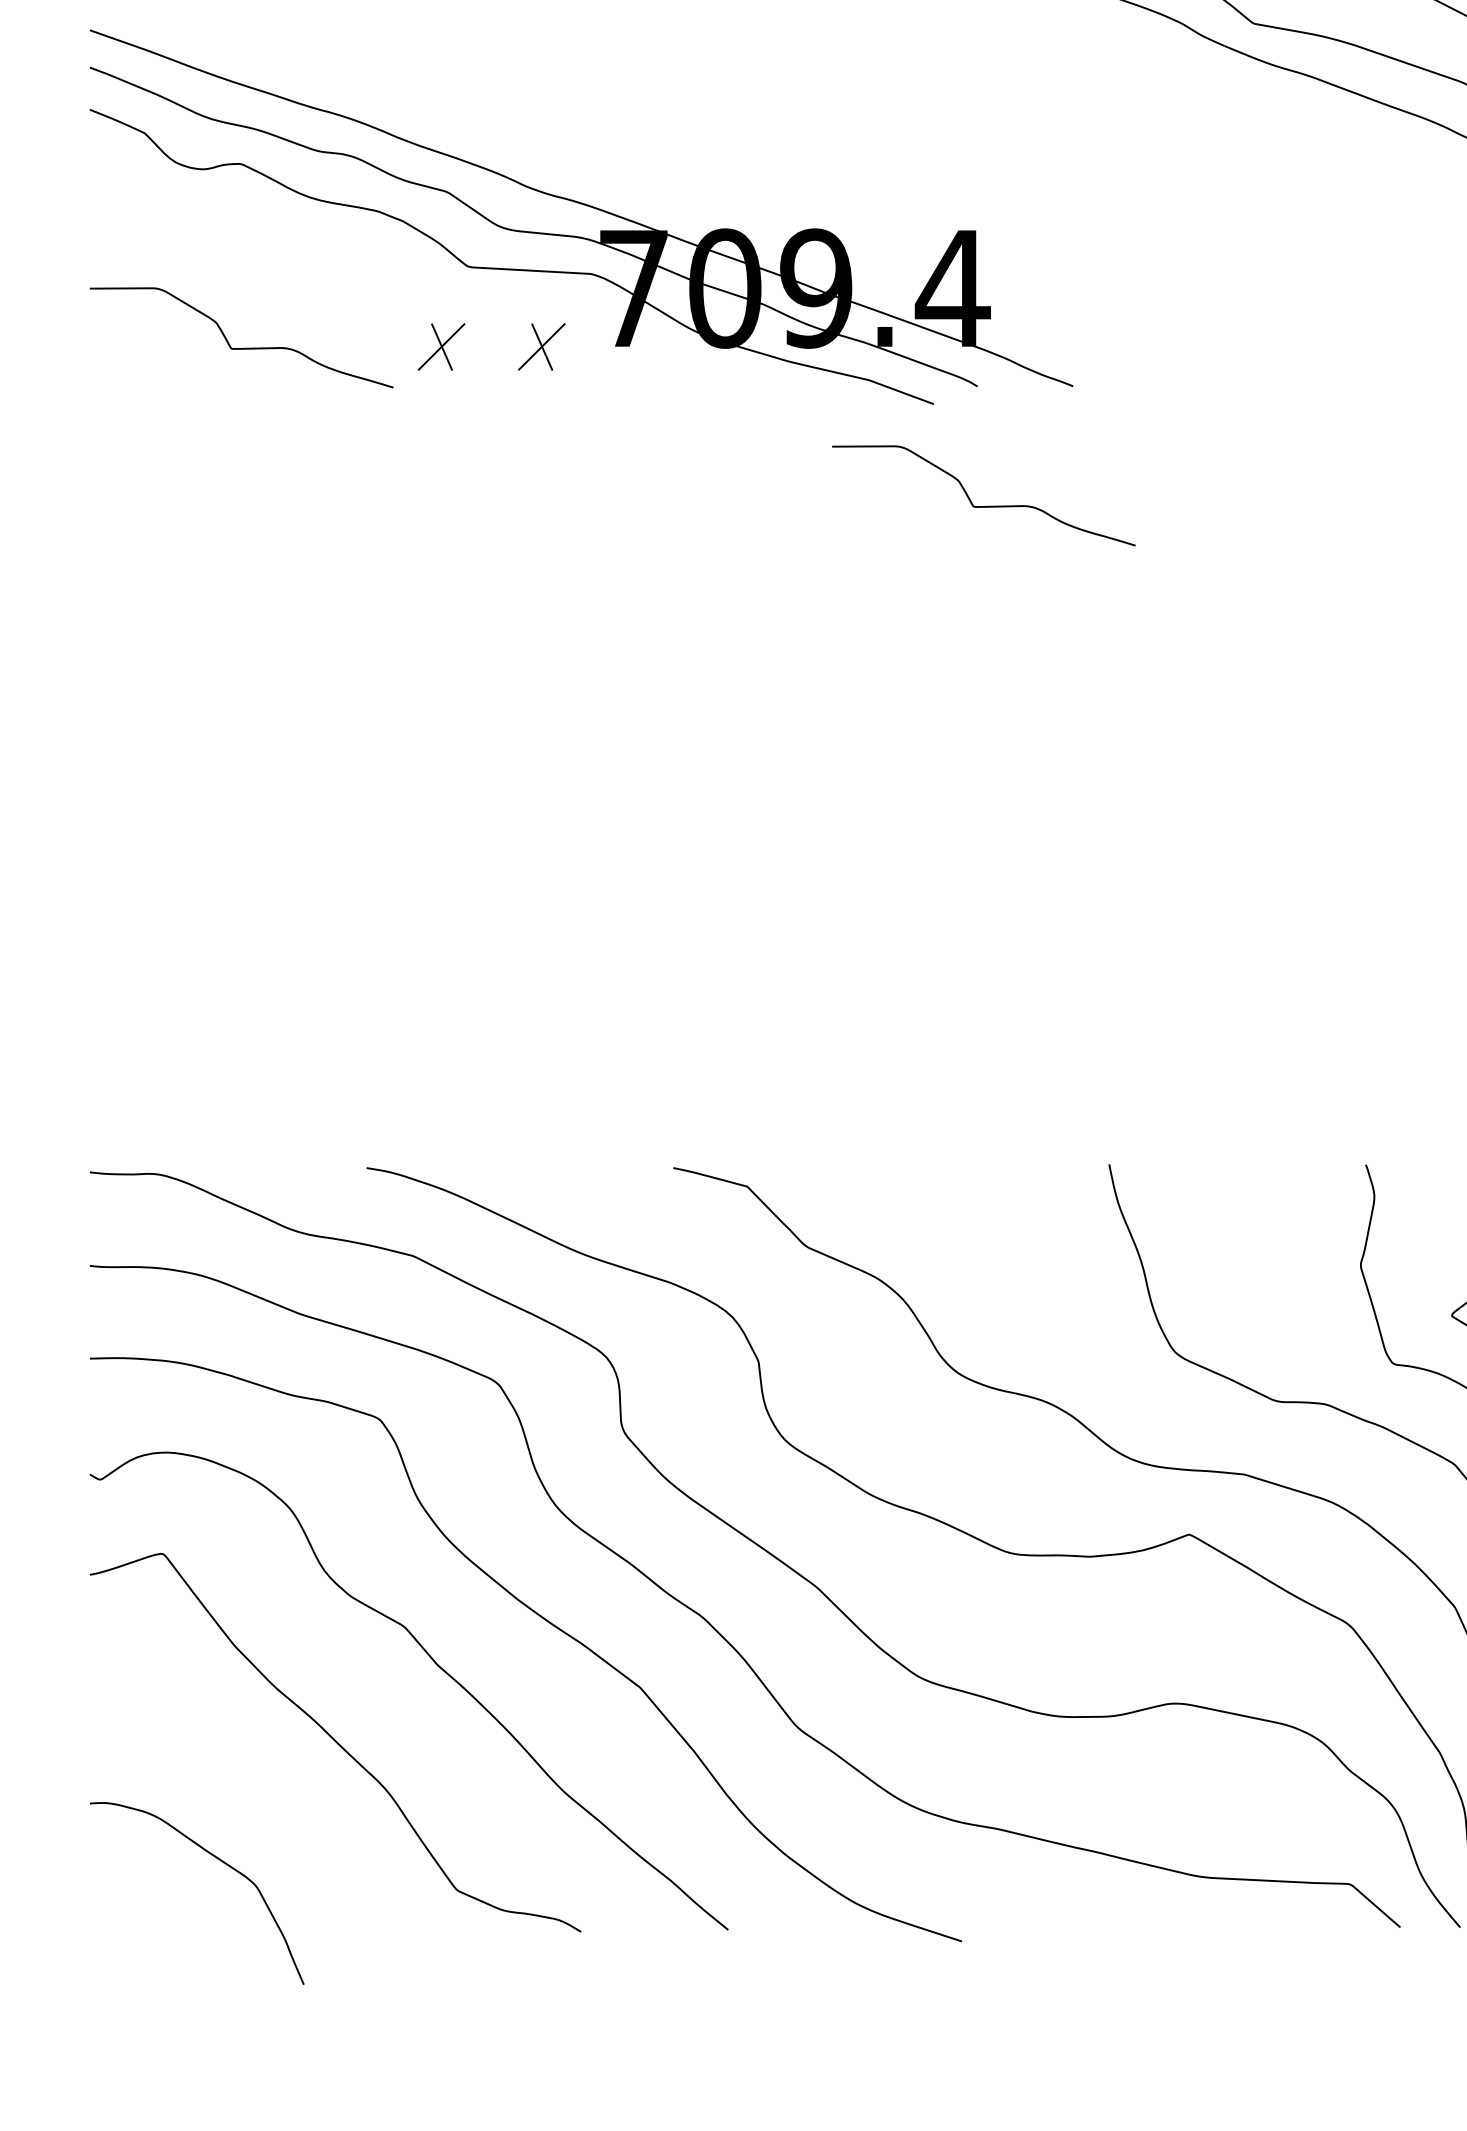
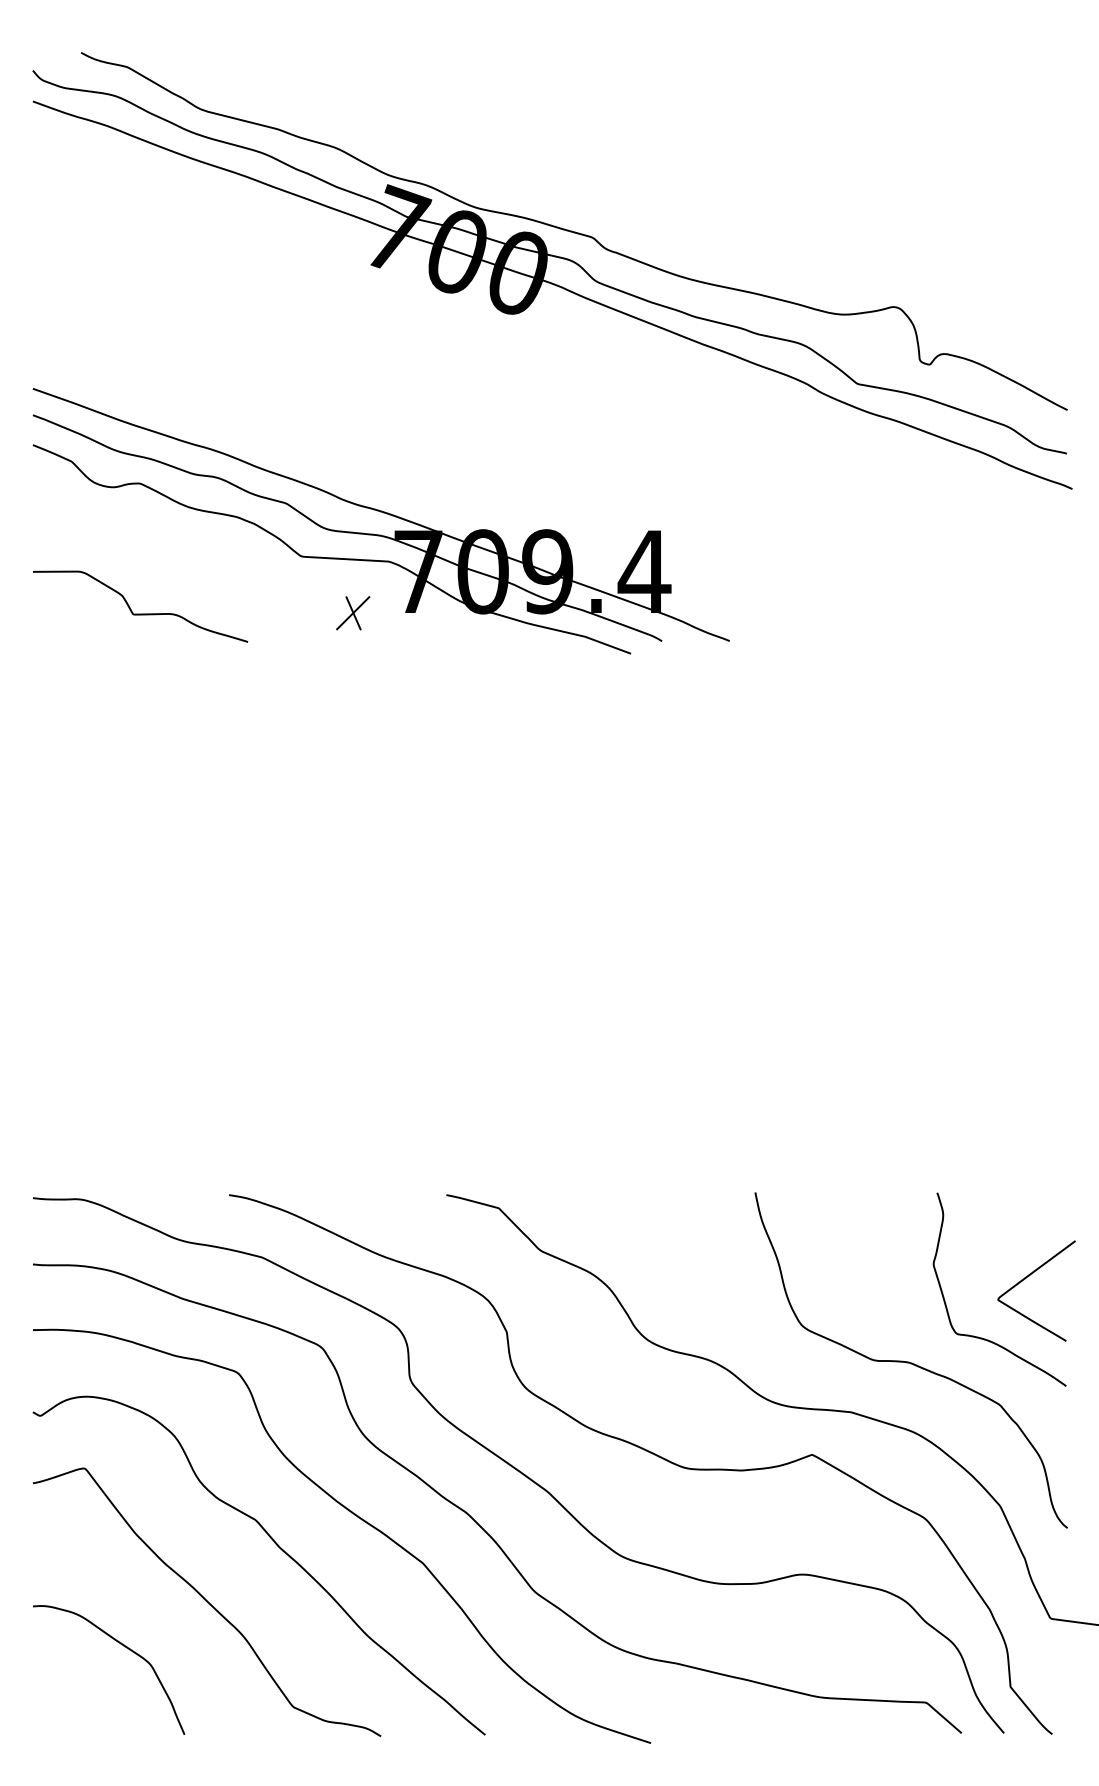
part: (442, 347) -> (282, 613), removed
curve: (983, 505) -> (666, 725), removed
curve: (217, 1860) -> (123, 1646), moved

